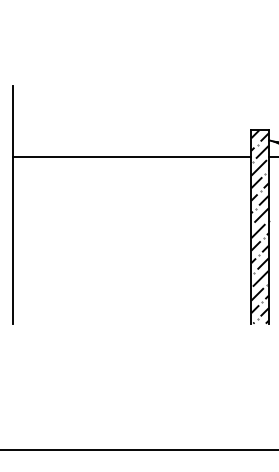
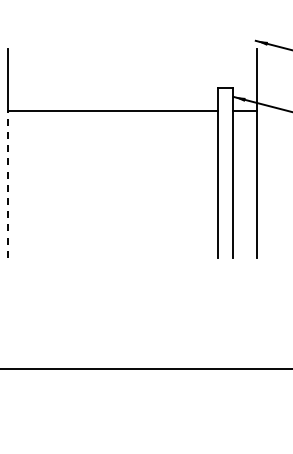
hatch: (260, 226) -> (225, 172), removed
line: (13, 240) -> (8, 184), solid -> dashed

